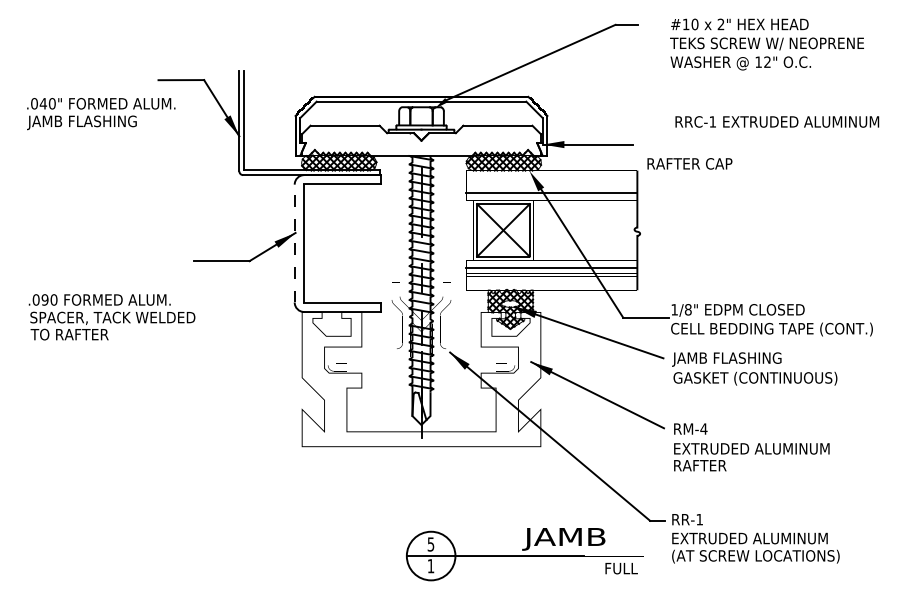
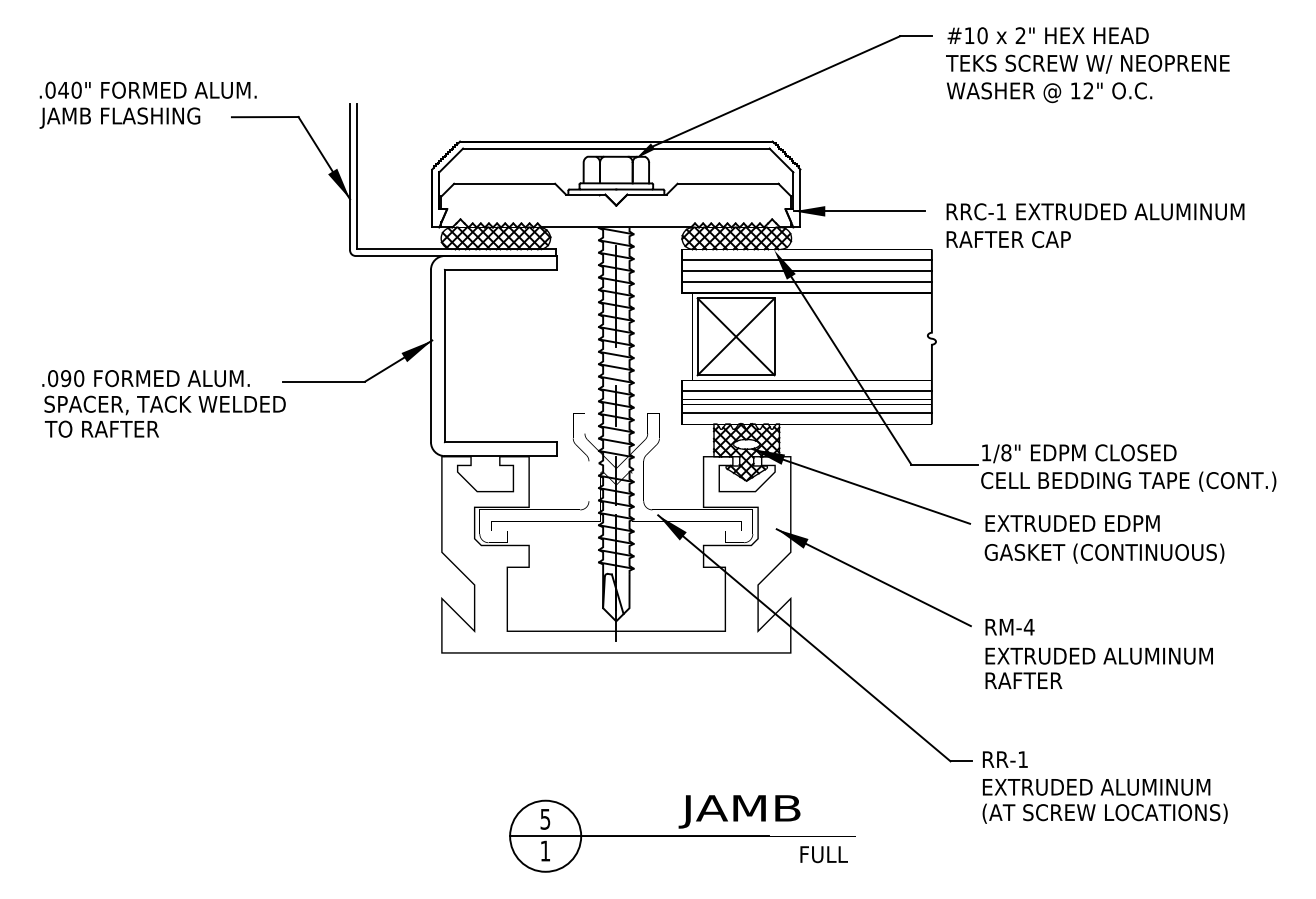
text: (766, 44) -> (1087, 65), moved
text: (101, 114) -> (148, 105), moved
text: (777, 121) -> (1095, 211), moved
line: (551, 177) -> (806, 259), added
line: (551, 185) -> (806, 271), added
line: (294, 243) -> (430, 355), dashed -> solid
line: (551, 282) -> (806, 412), added
text: (111, 317) -> (163, 404), moved
text: (732, 359) -> (1070, 525), JAMB FLASHING -> EXTRUDED EDPM
part: (524, 554) -> (682, 833), moved

